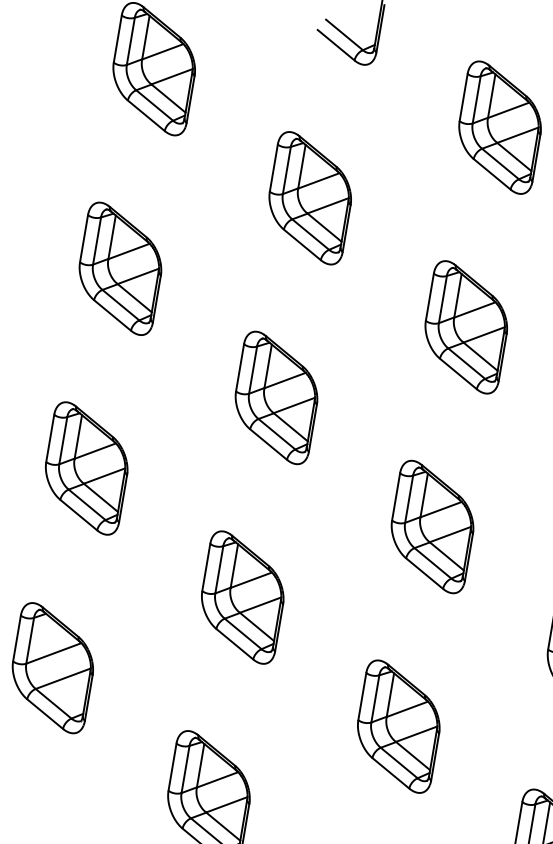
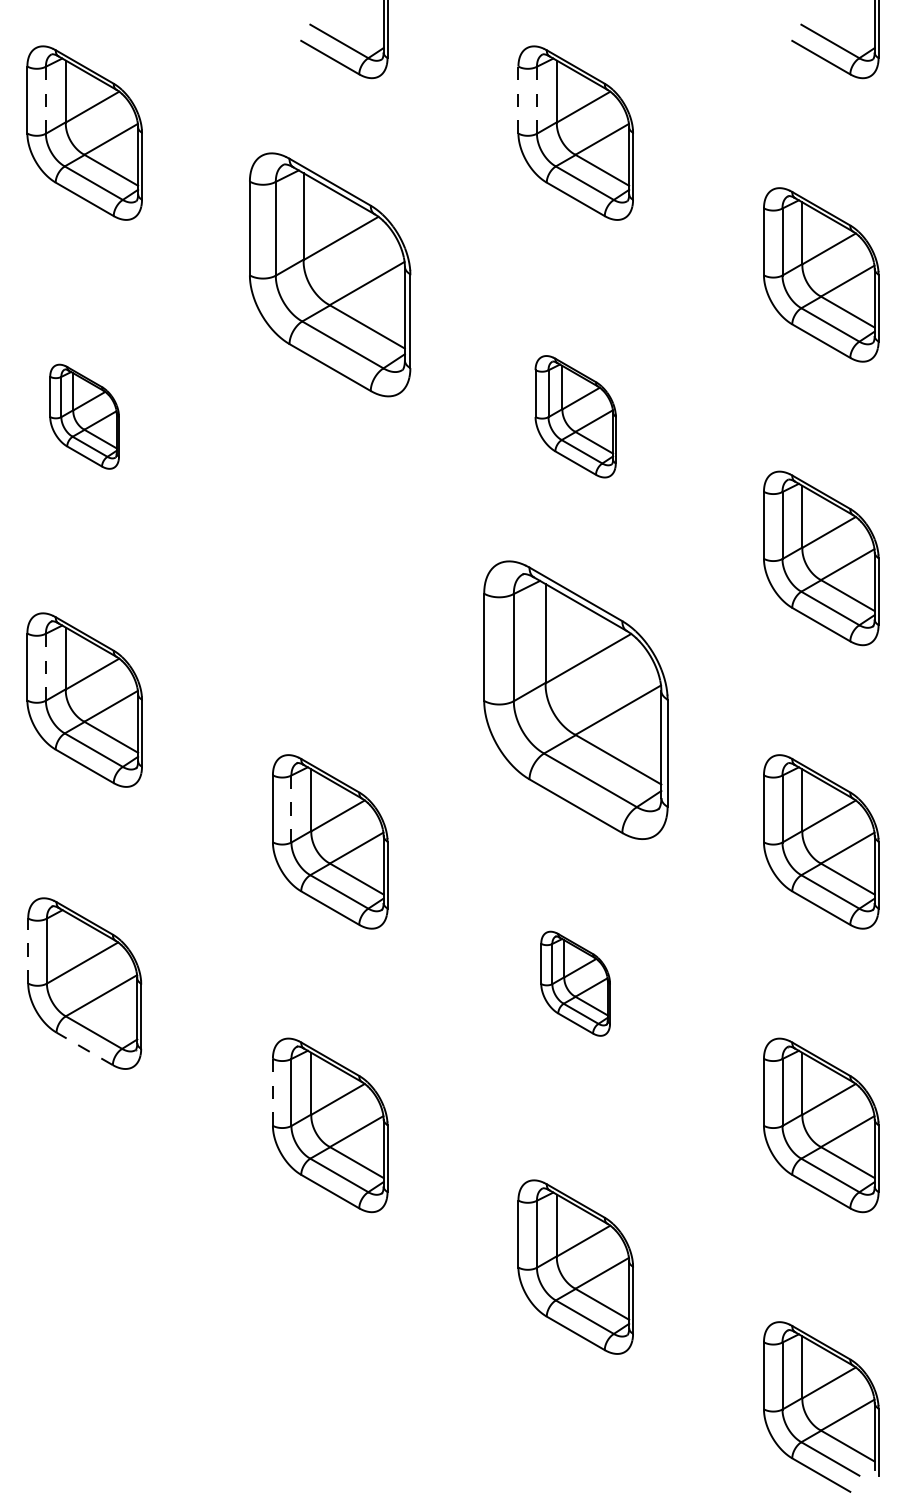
line: (130, 40) -> (45, 99), solid -> dashed
line: (463, 97) -> (518, 99), solid -> dashed
line: (476, 99) -> (536, 99), solid -> dashed
part: (310, 198) -> (330, 274), size x1.4
part: (120, 268) -> (84, 416), size x0.6
part: (466, 327) -> (575, 416), size x0.7
part: (276, 398) -> (330, 558), removed
line: (62, 440) -> (45, 667), solid -> dashed
part: (432, 526) -> (575, 699), size x1.6
line: (219, 569) -> (291, 808), solid -> dashed
line: (17, 638) -> (28, 951), solid -> dashed
line: (45, 713) -> (84, 1048), solid -> dashed
part: (398, 726) -> (575, 983), size x0.6
line: (172, 767) -> (272, 1092), solid -> dashed

